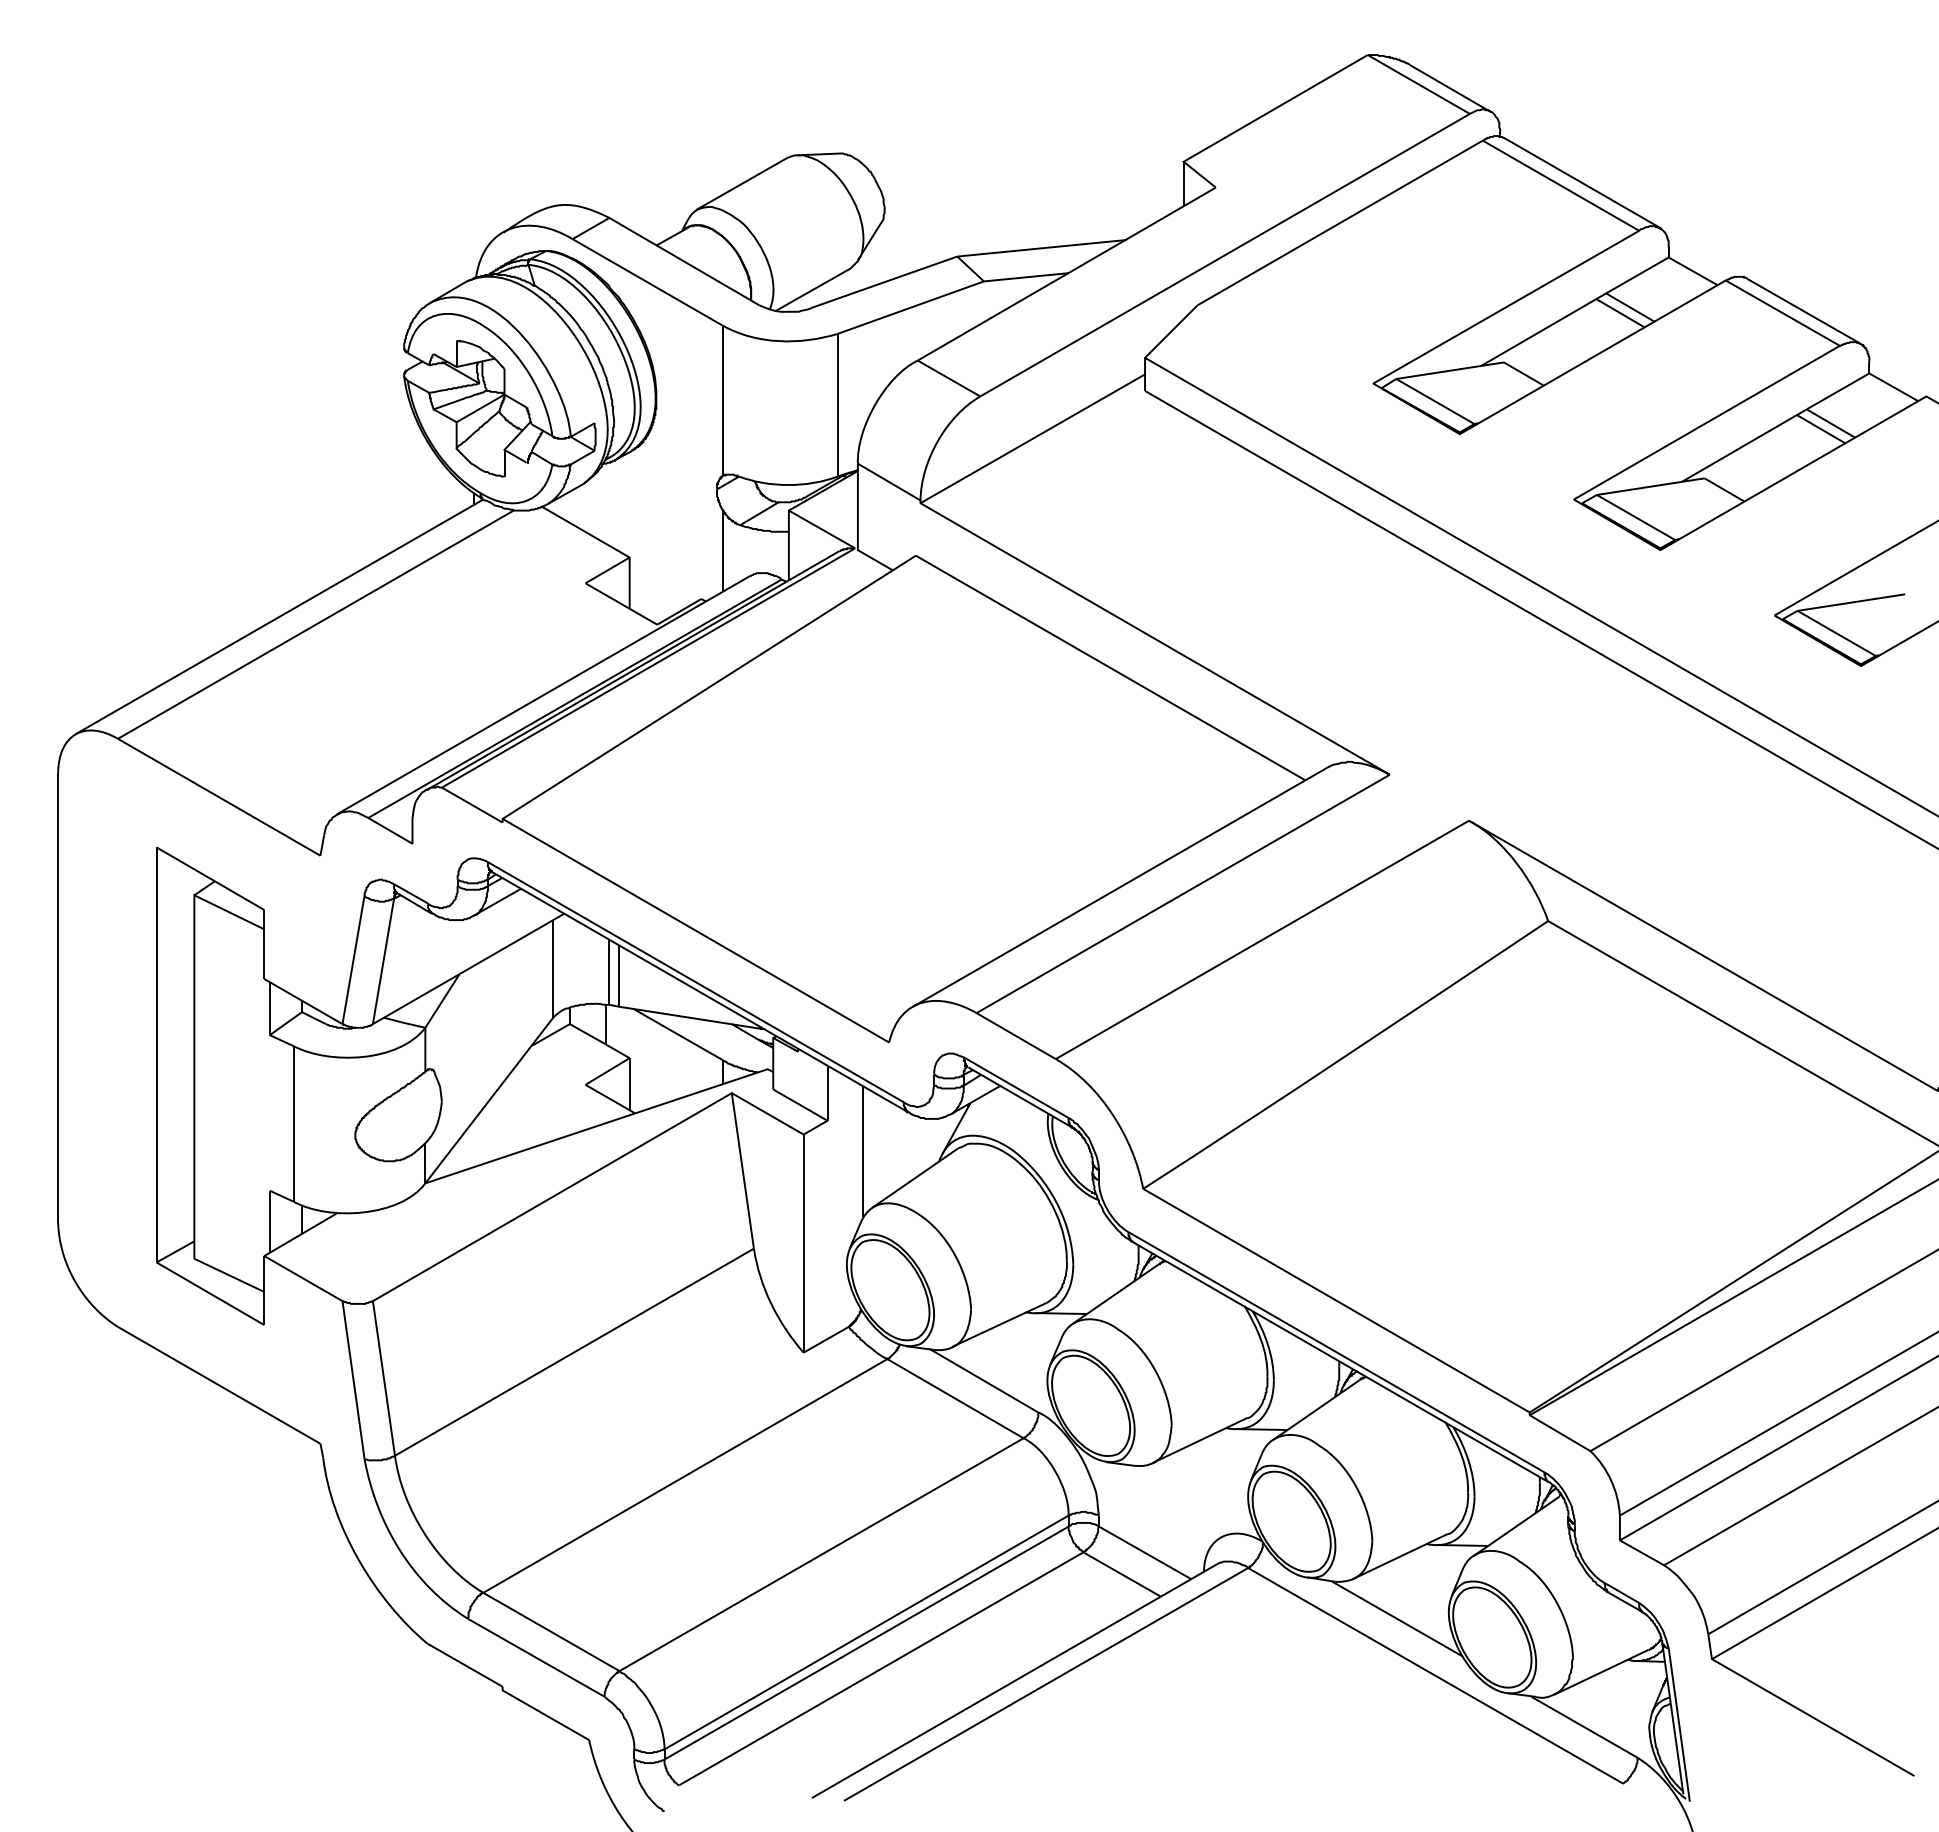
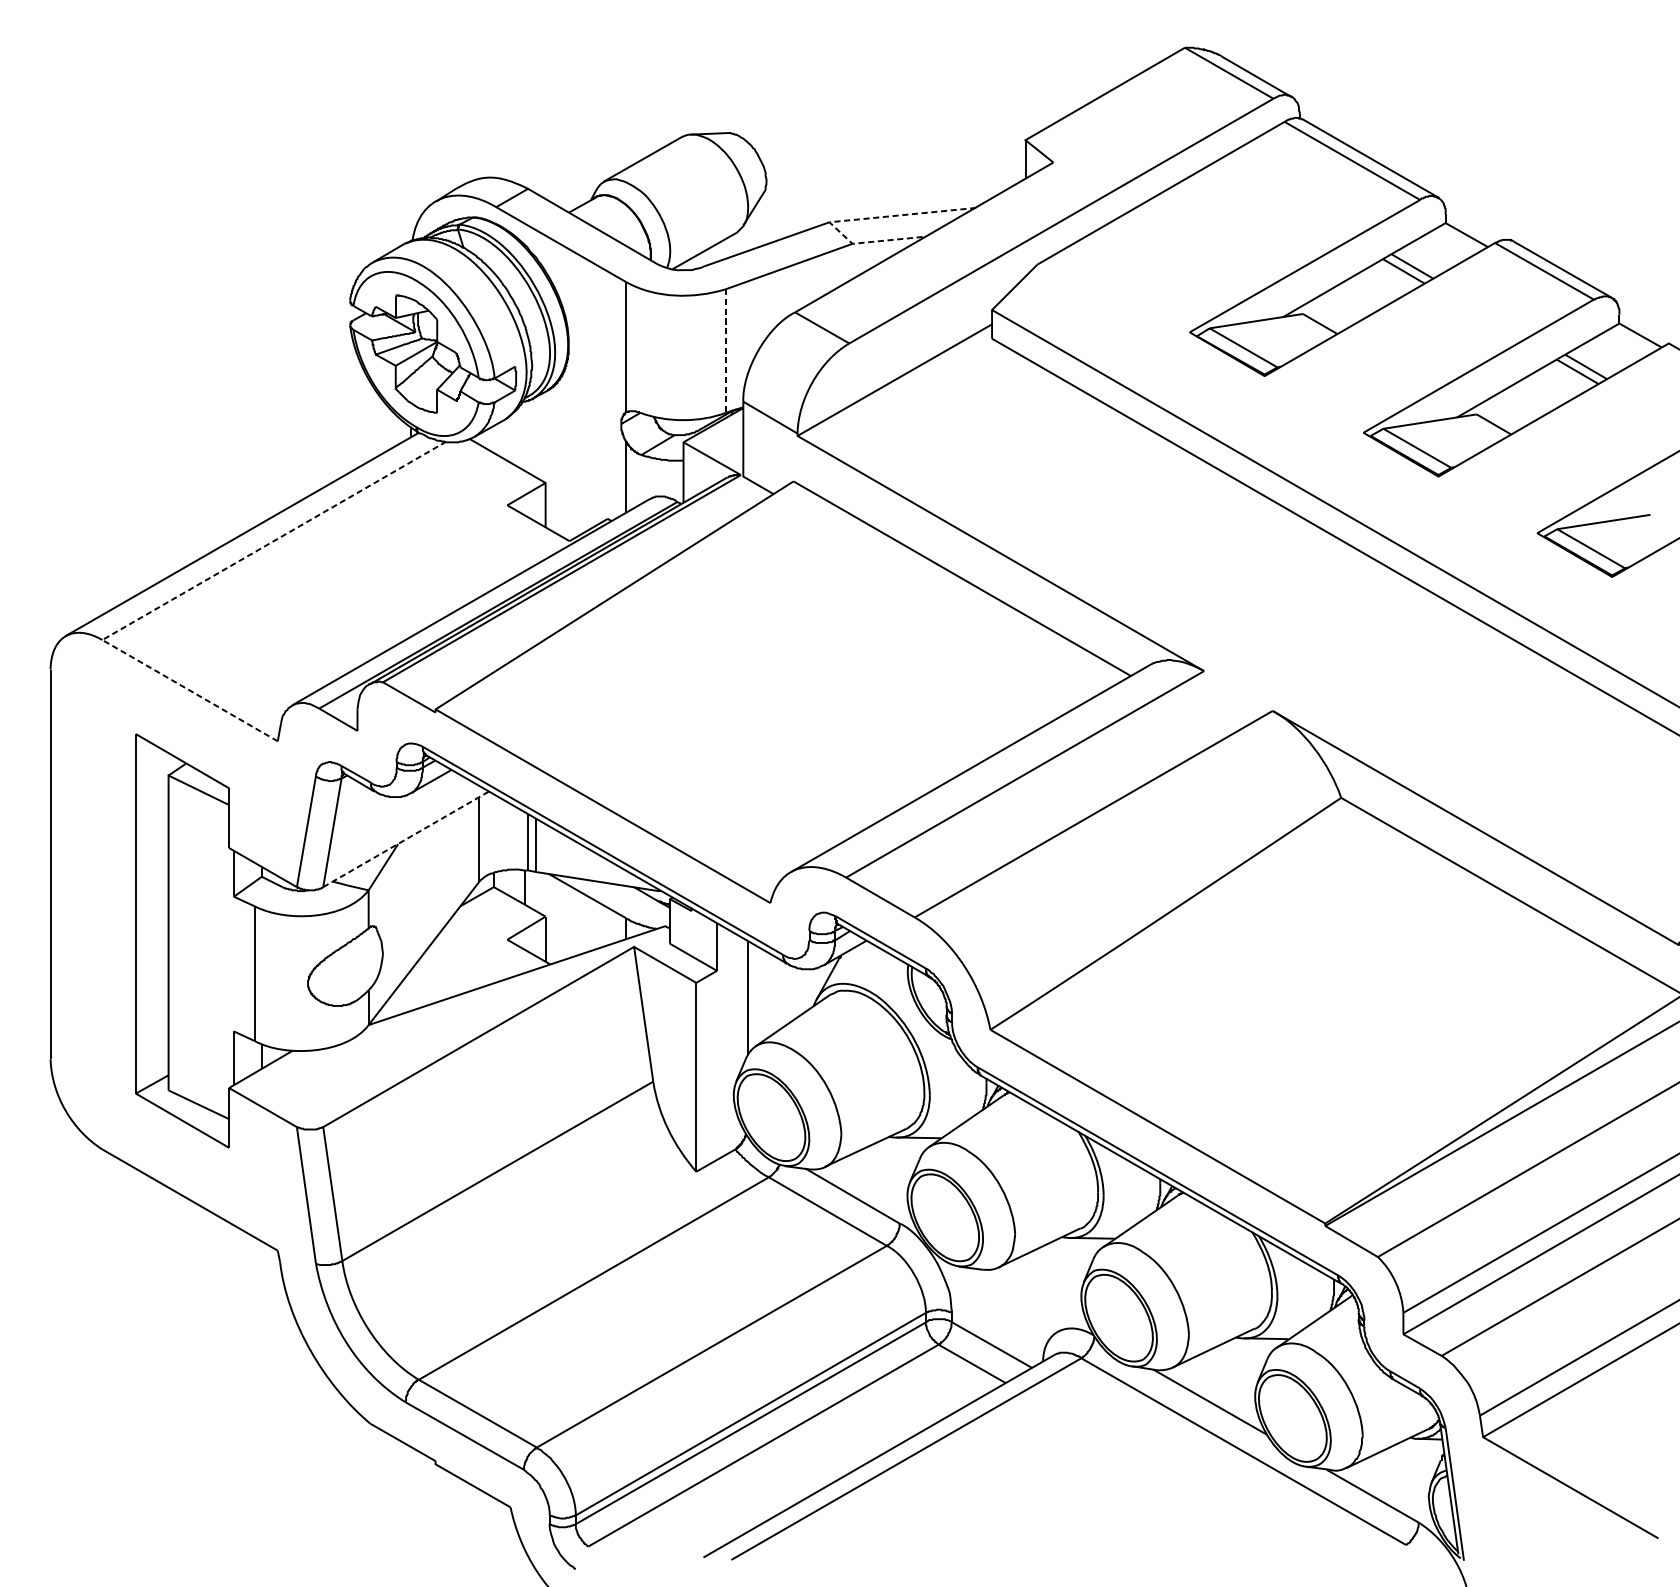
line: (980, 254) -> (849, 220), solid -> dashed
line: (837, 405) -> (725, 351), solid -> dashed
line: (214, 683) -> (186, 592), solid -> dashed
line: (469, 968) -> (406, 838), solid -> dashed

